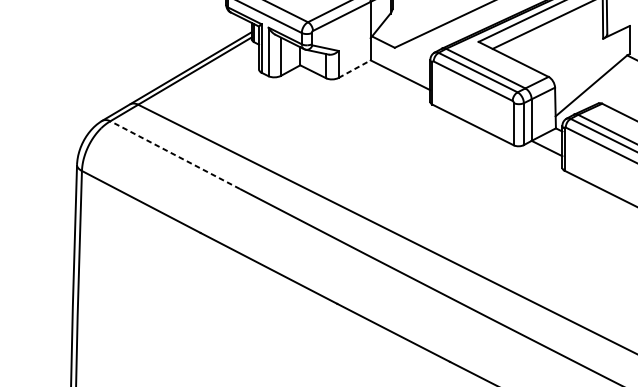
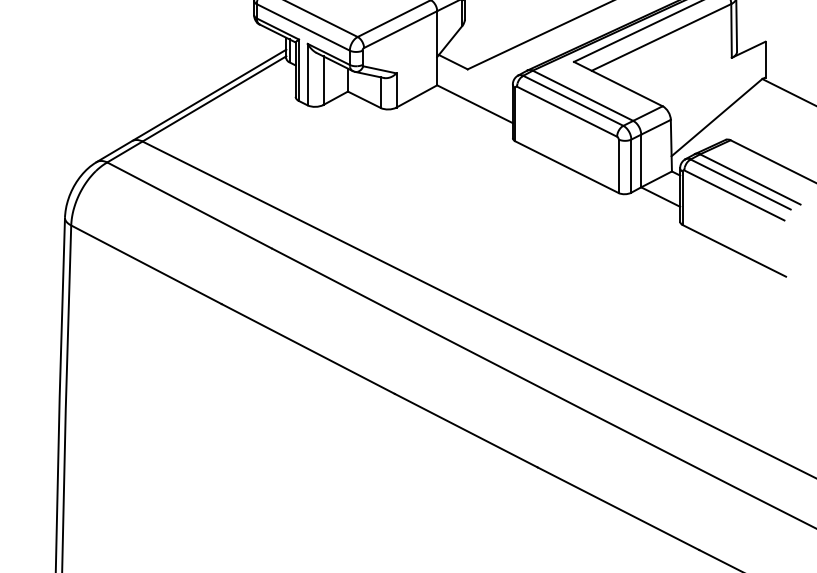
line: (355, 69) -> (417, 96), dashed -> solid
line: (175, 155) -> (189, 205), dashed -> solid

